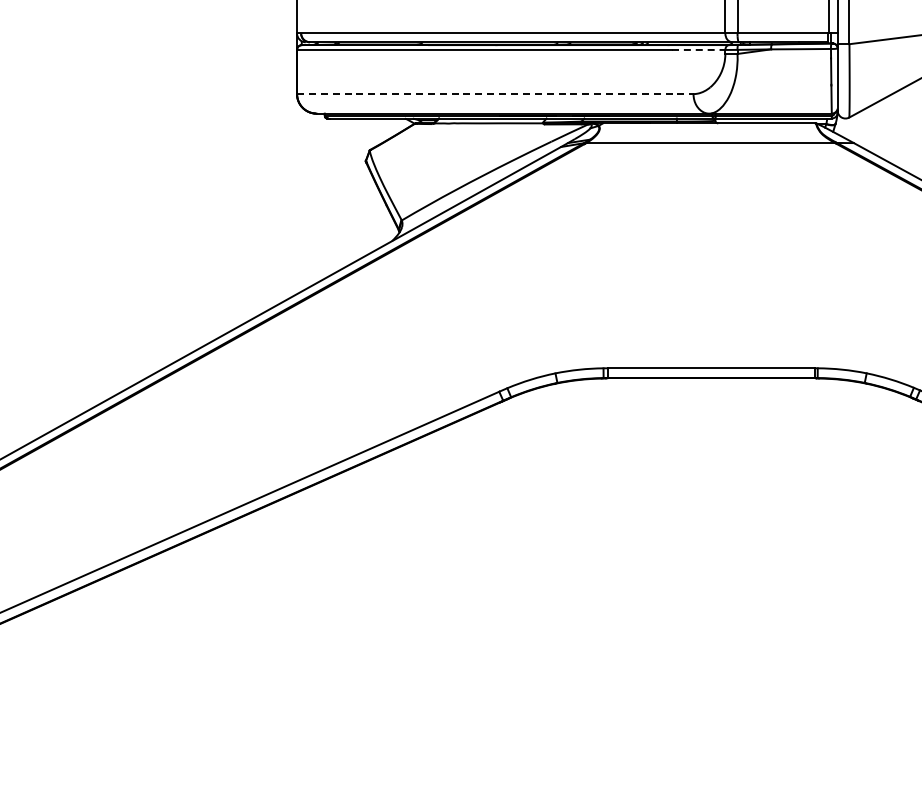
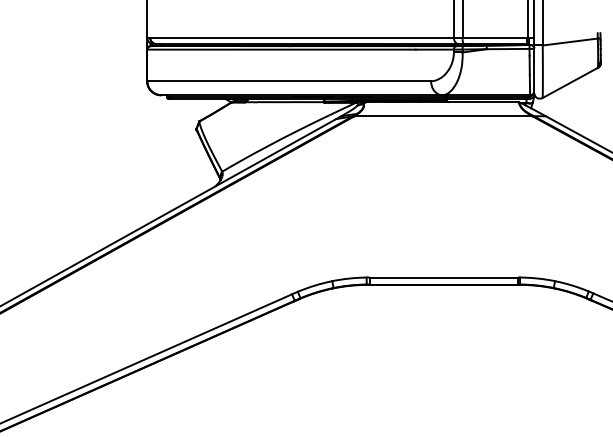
line: (698, 49) -> (434, 49), dashed -> solid
line: (495, 94) -> (289, 81), dashed -> solid

